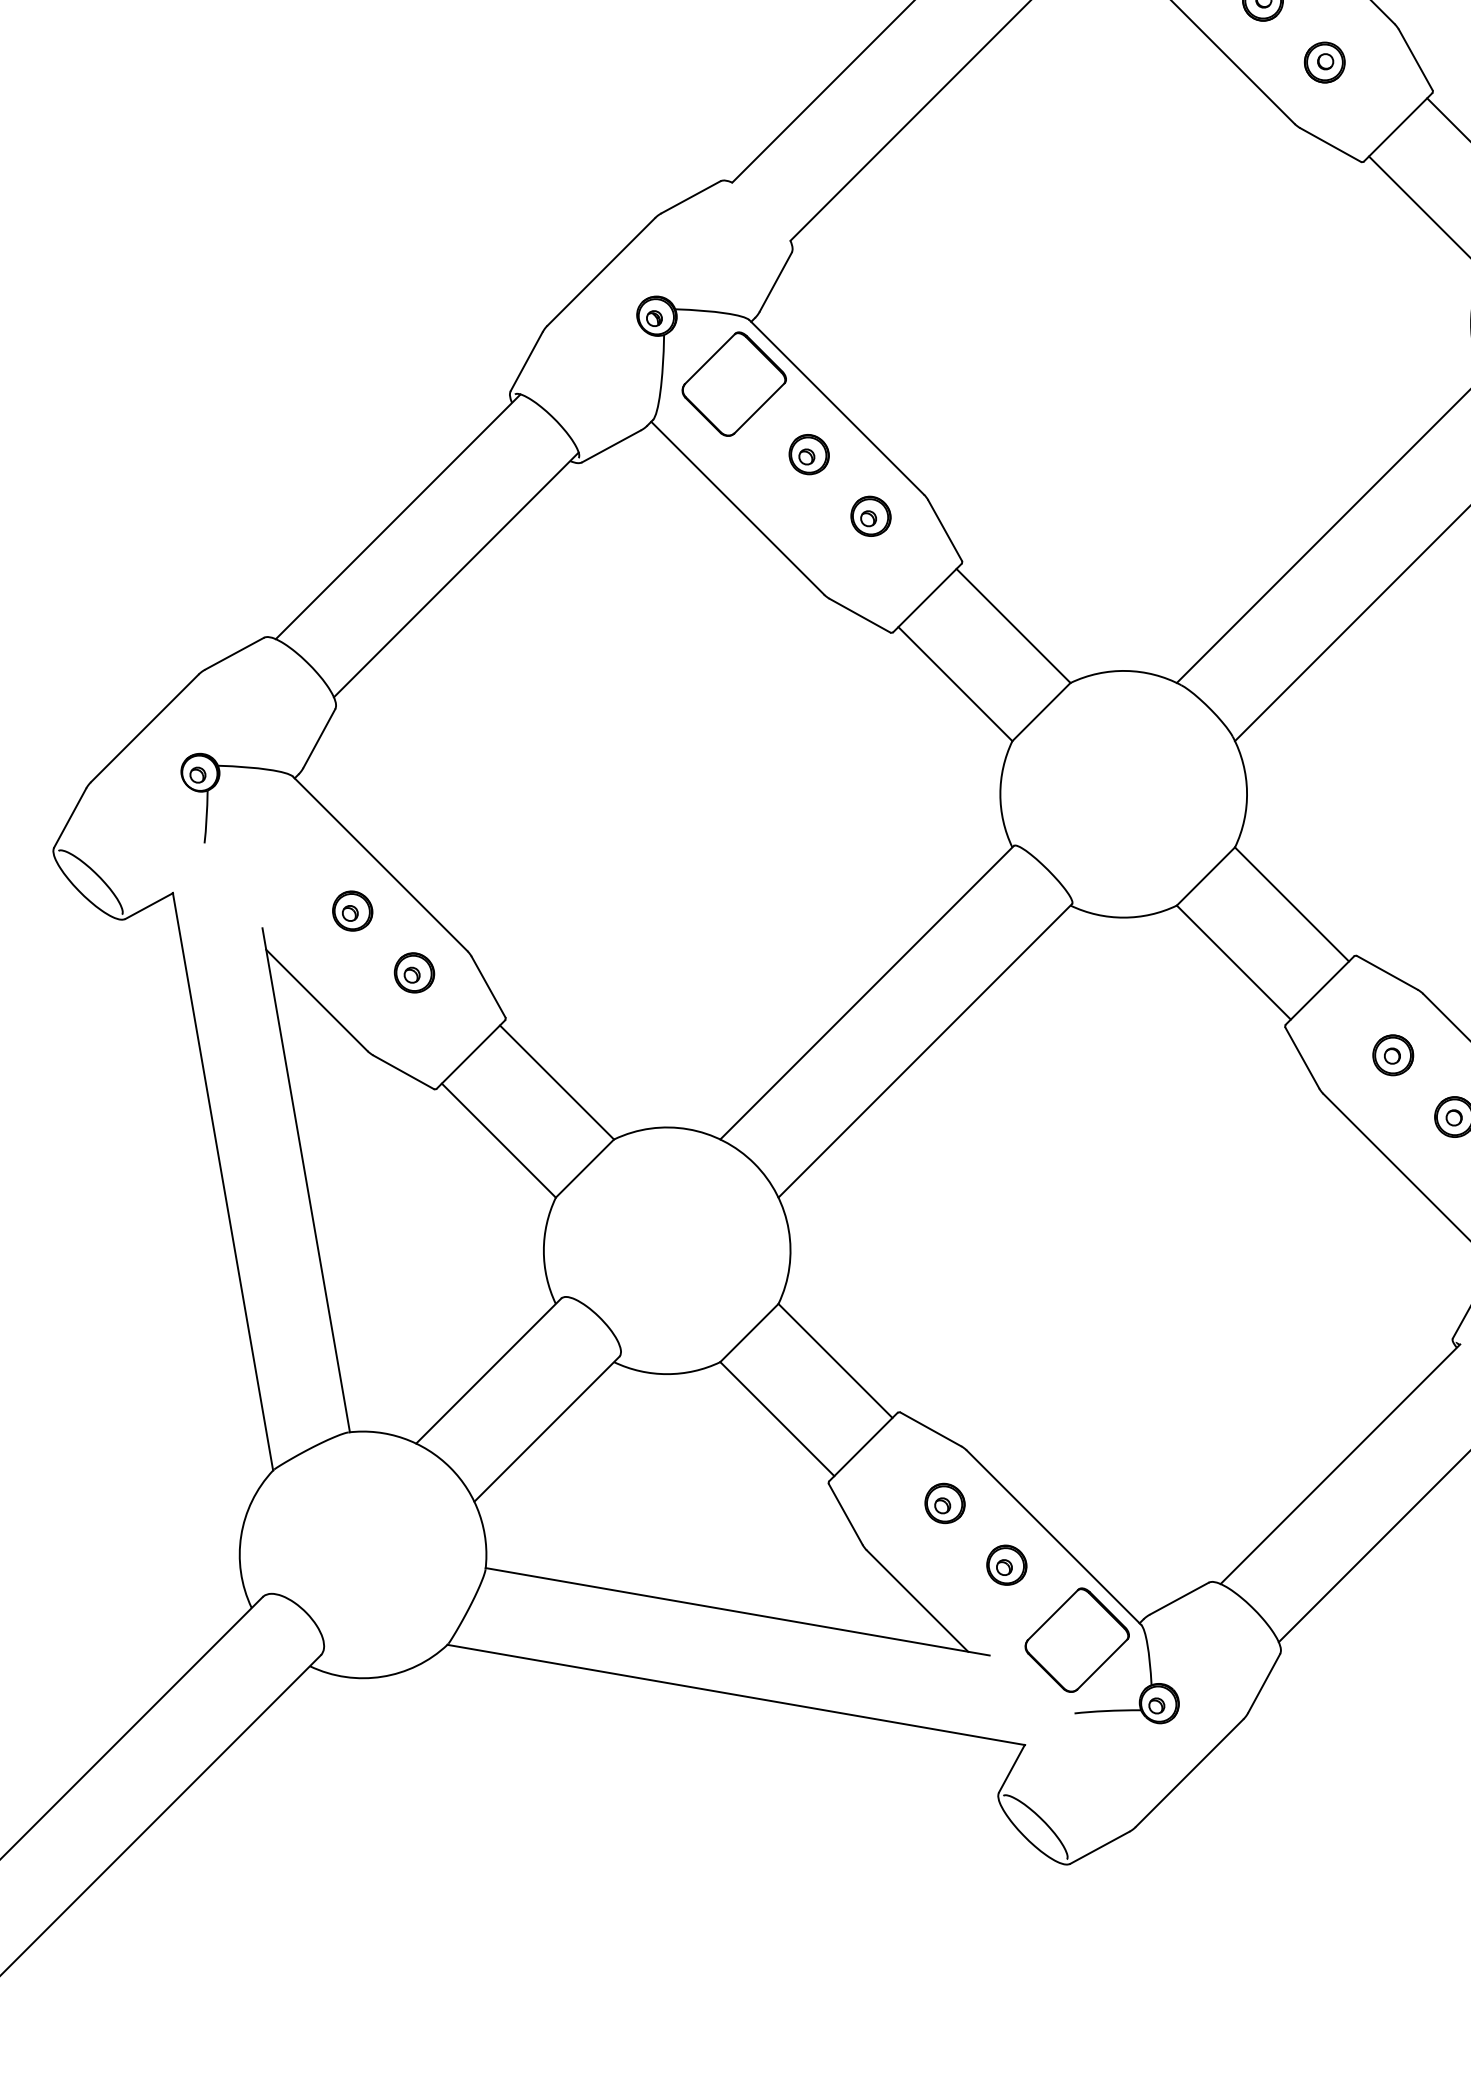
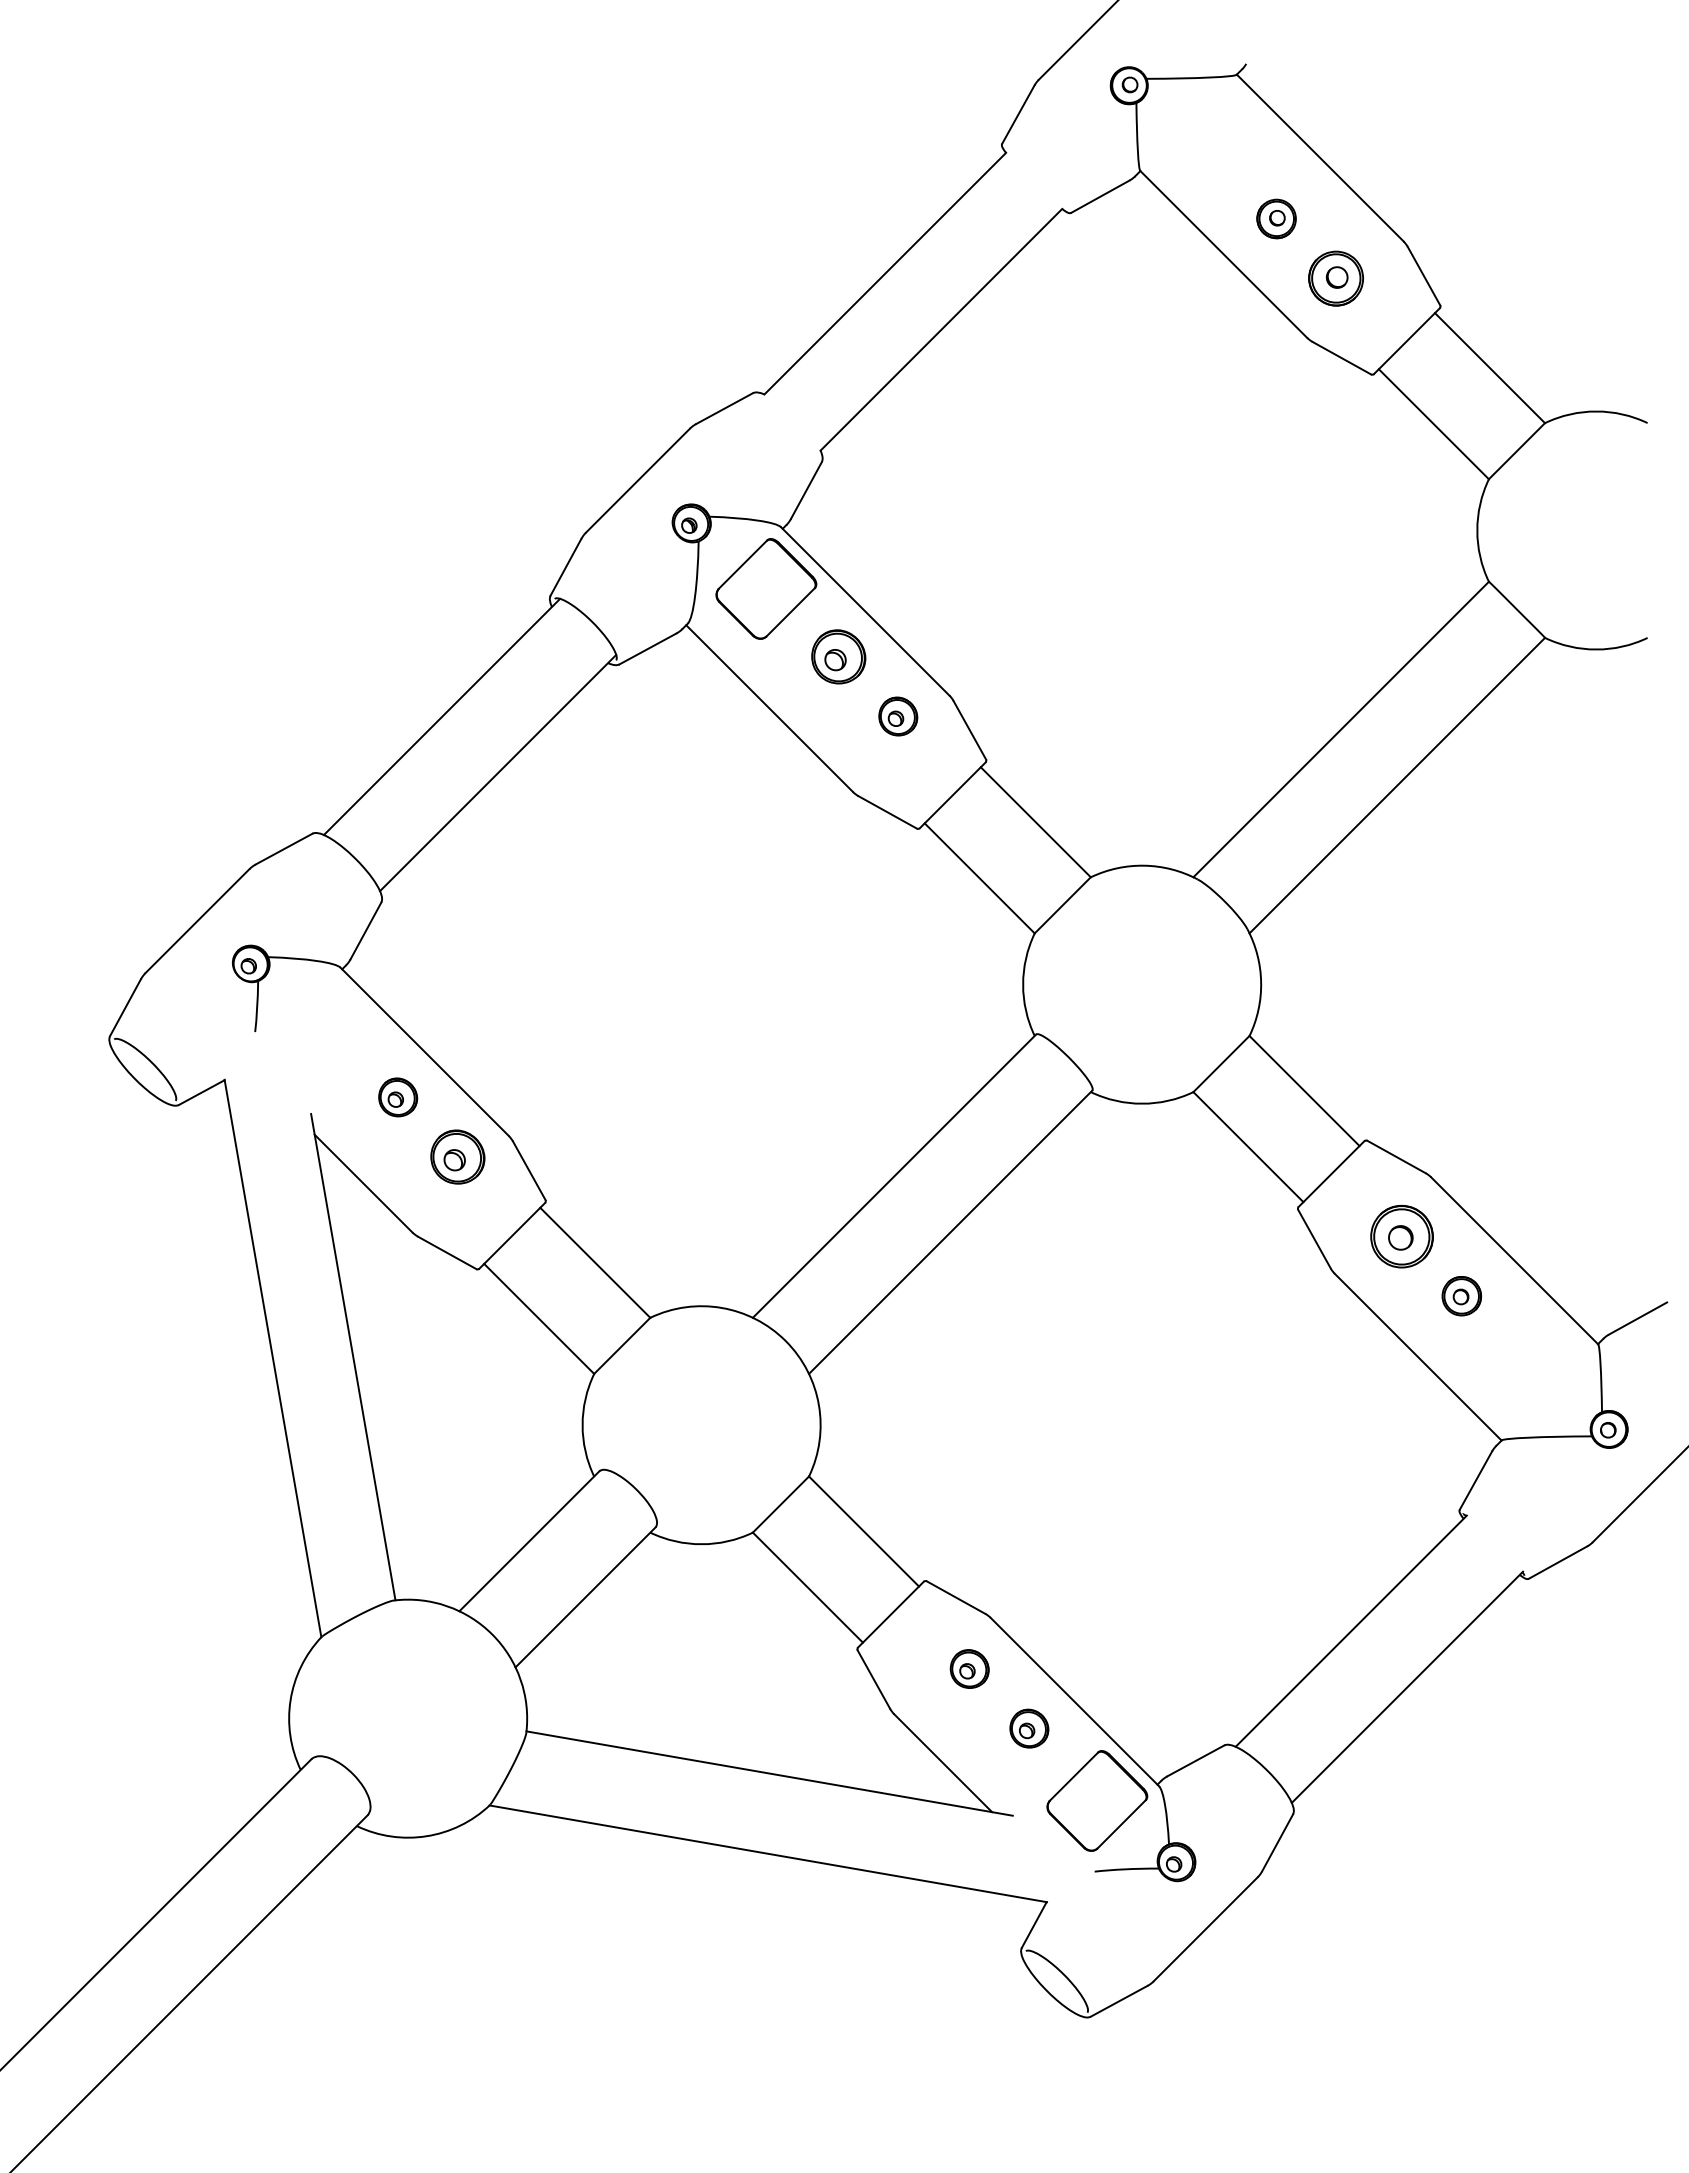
part: (1325, 62) -> (1336, 278), size x1.4
part: (809, 454) -> (838, 656), size x1.4
part: (414, 972) -> (457, 1156), size x1.4
part: (1393, 1055) -> (1402, 1236), size x1.6

